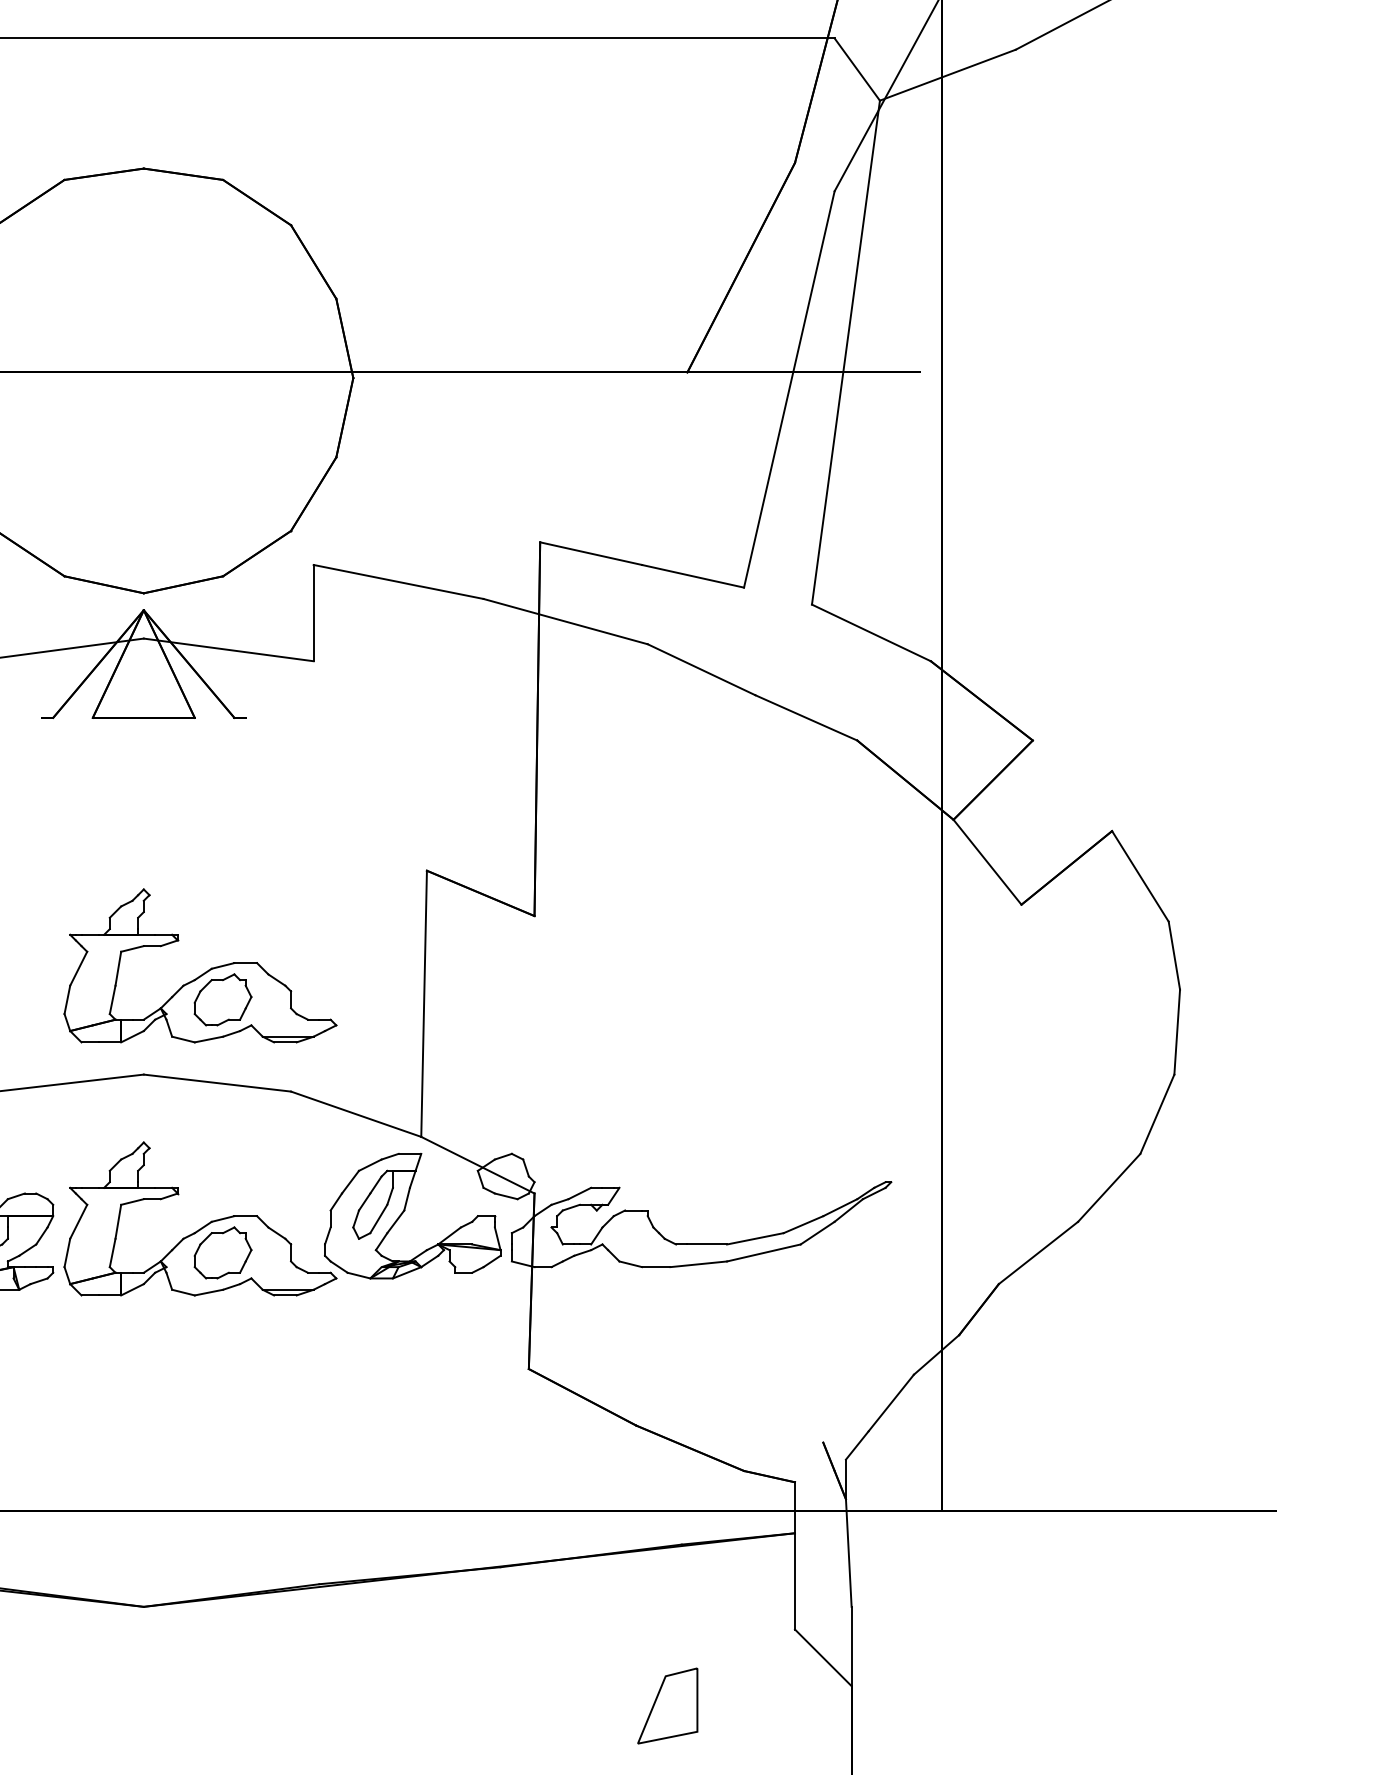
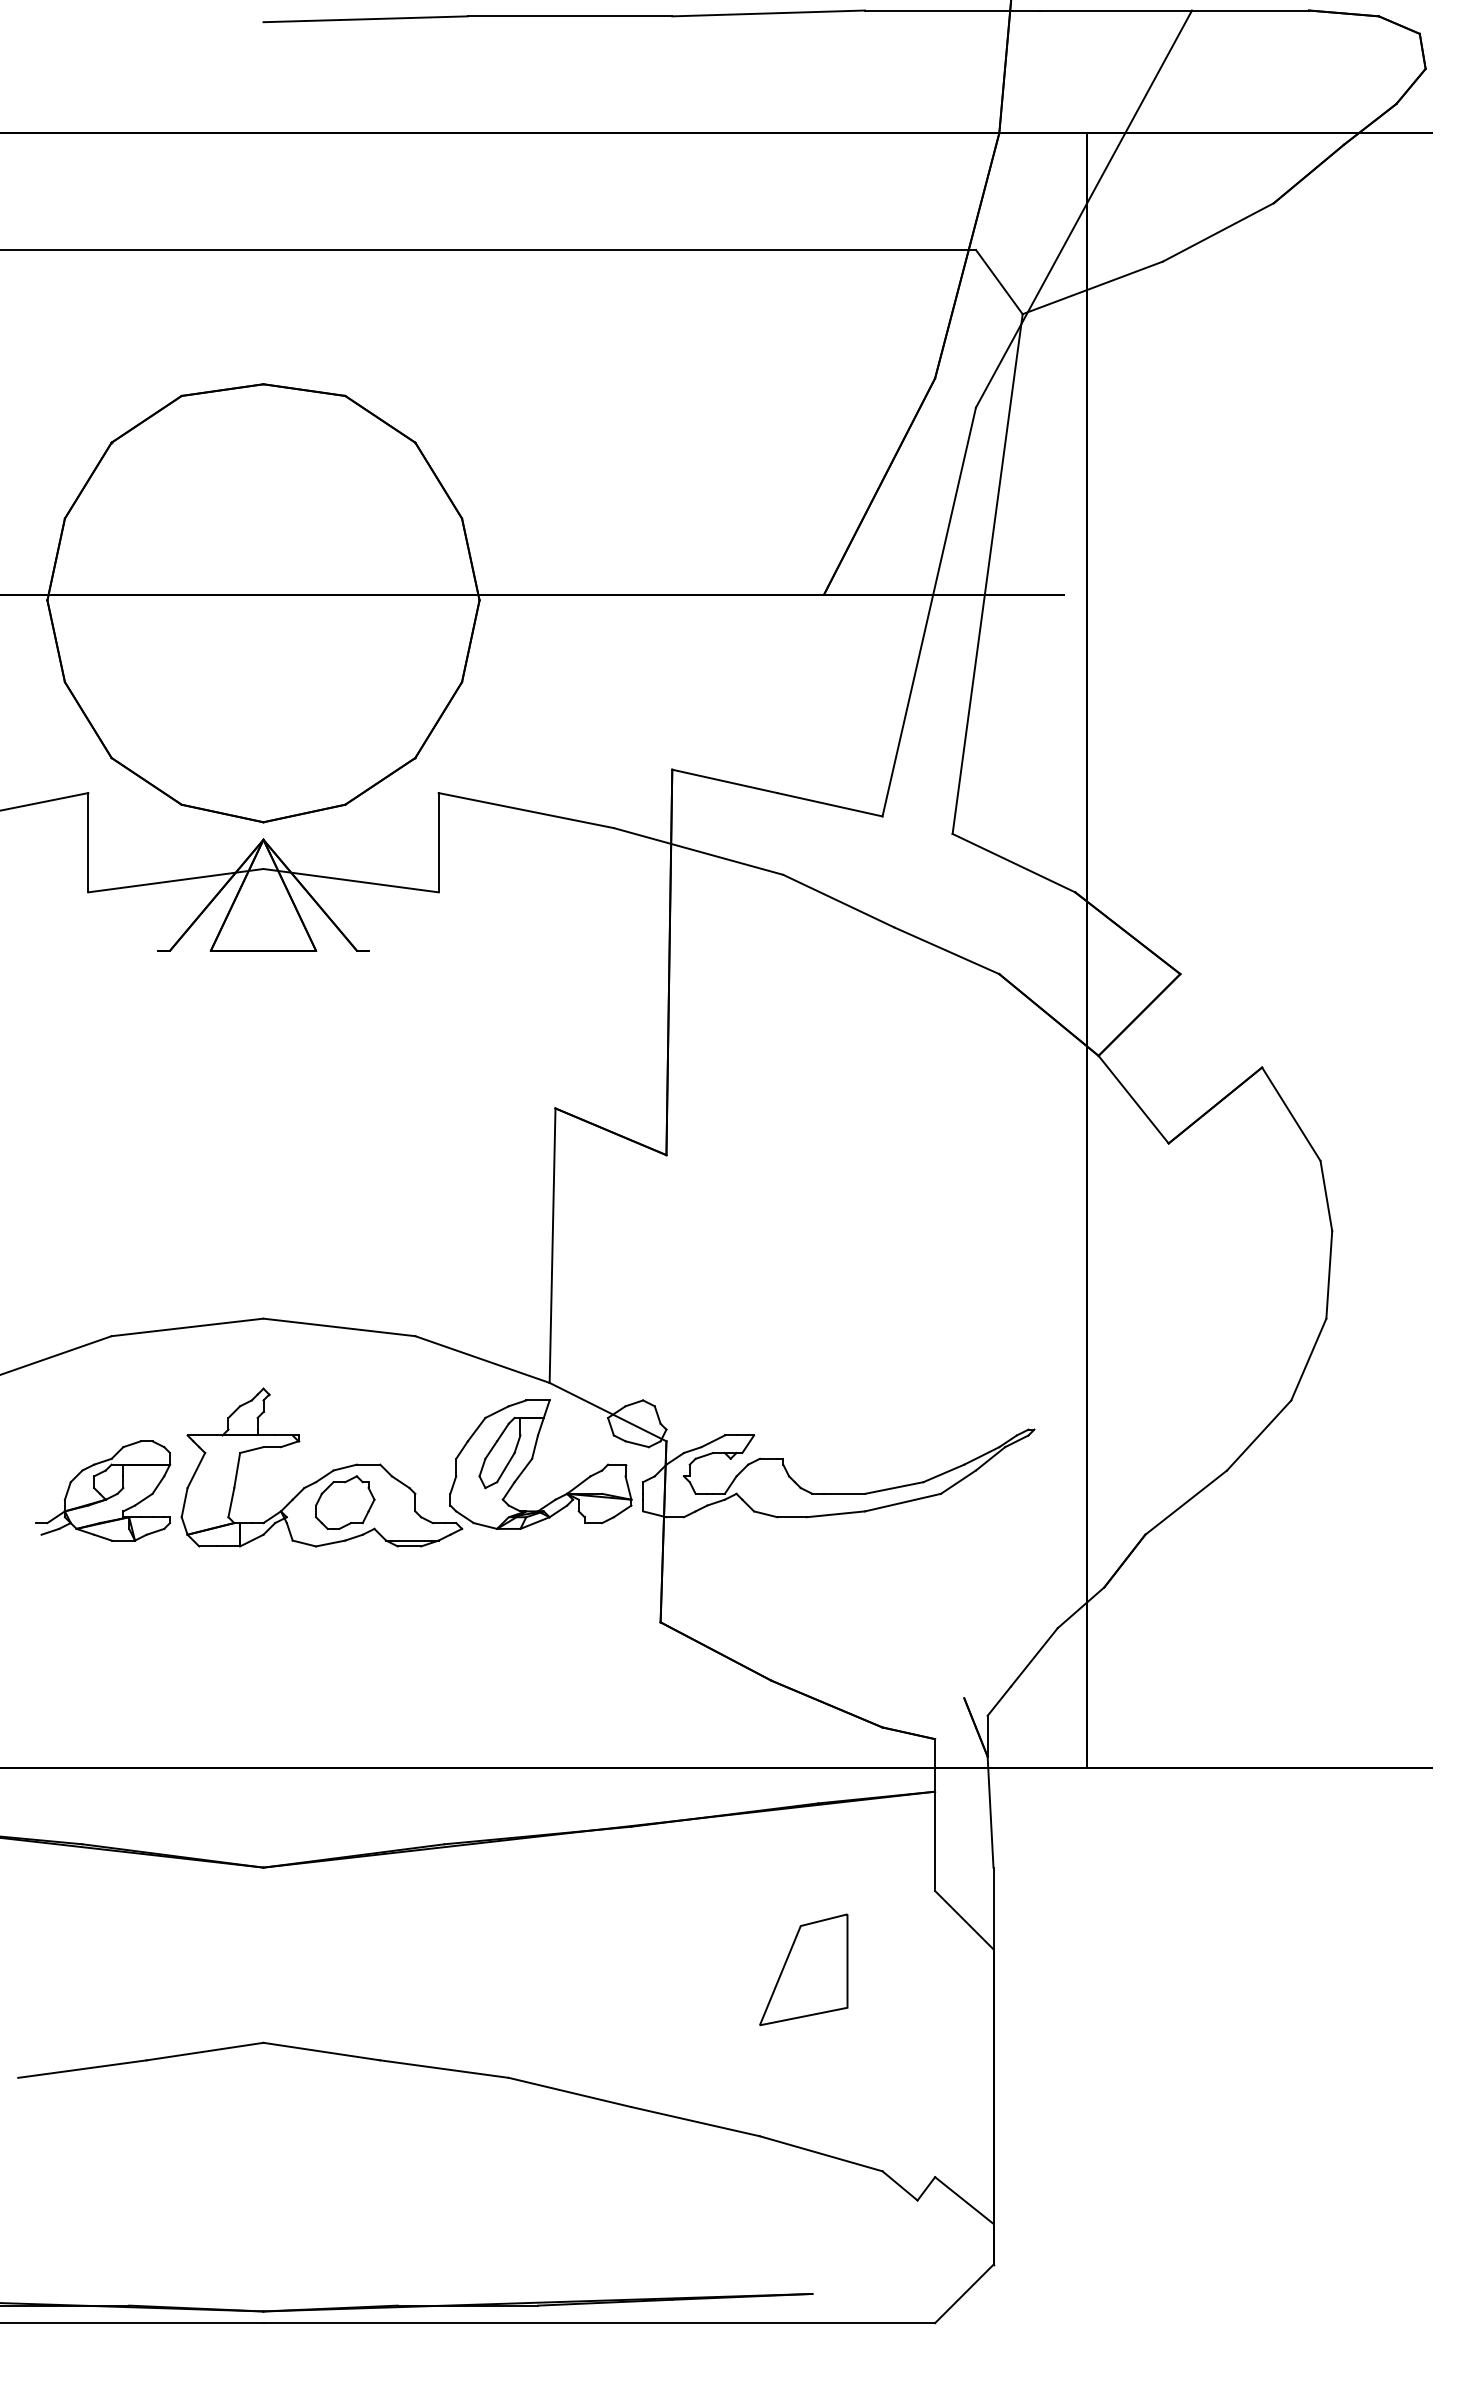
part: (203, 972) -> (325, 1213), removed
part: (667, 1705) -> (803, 1969), size x1.43

